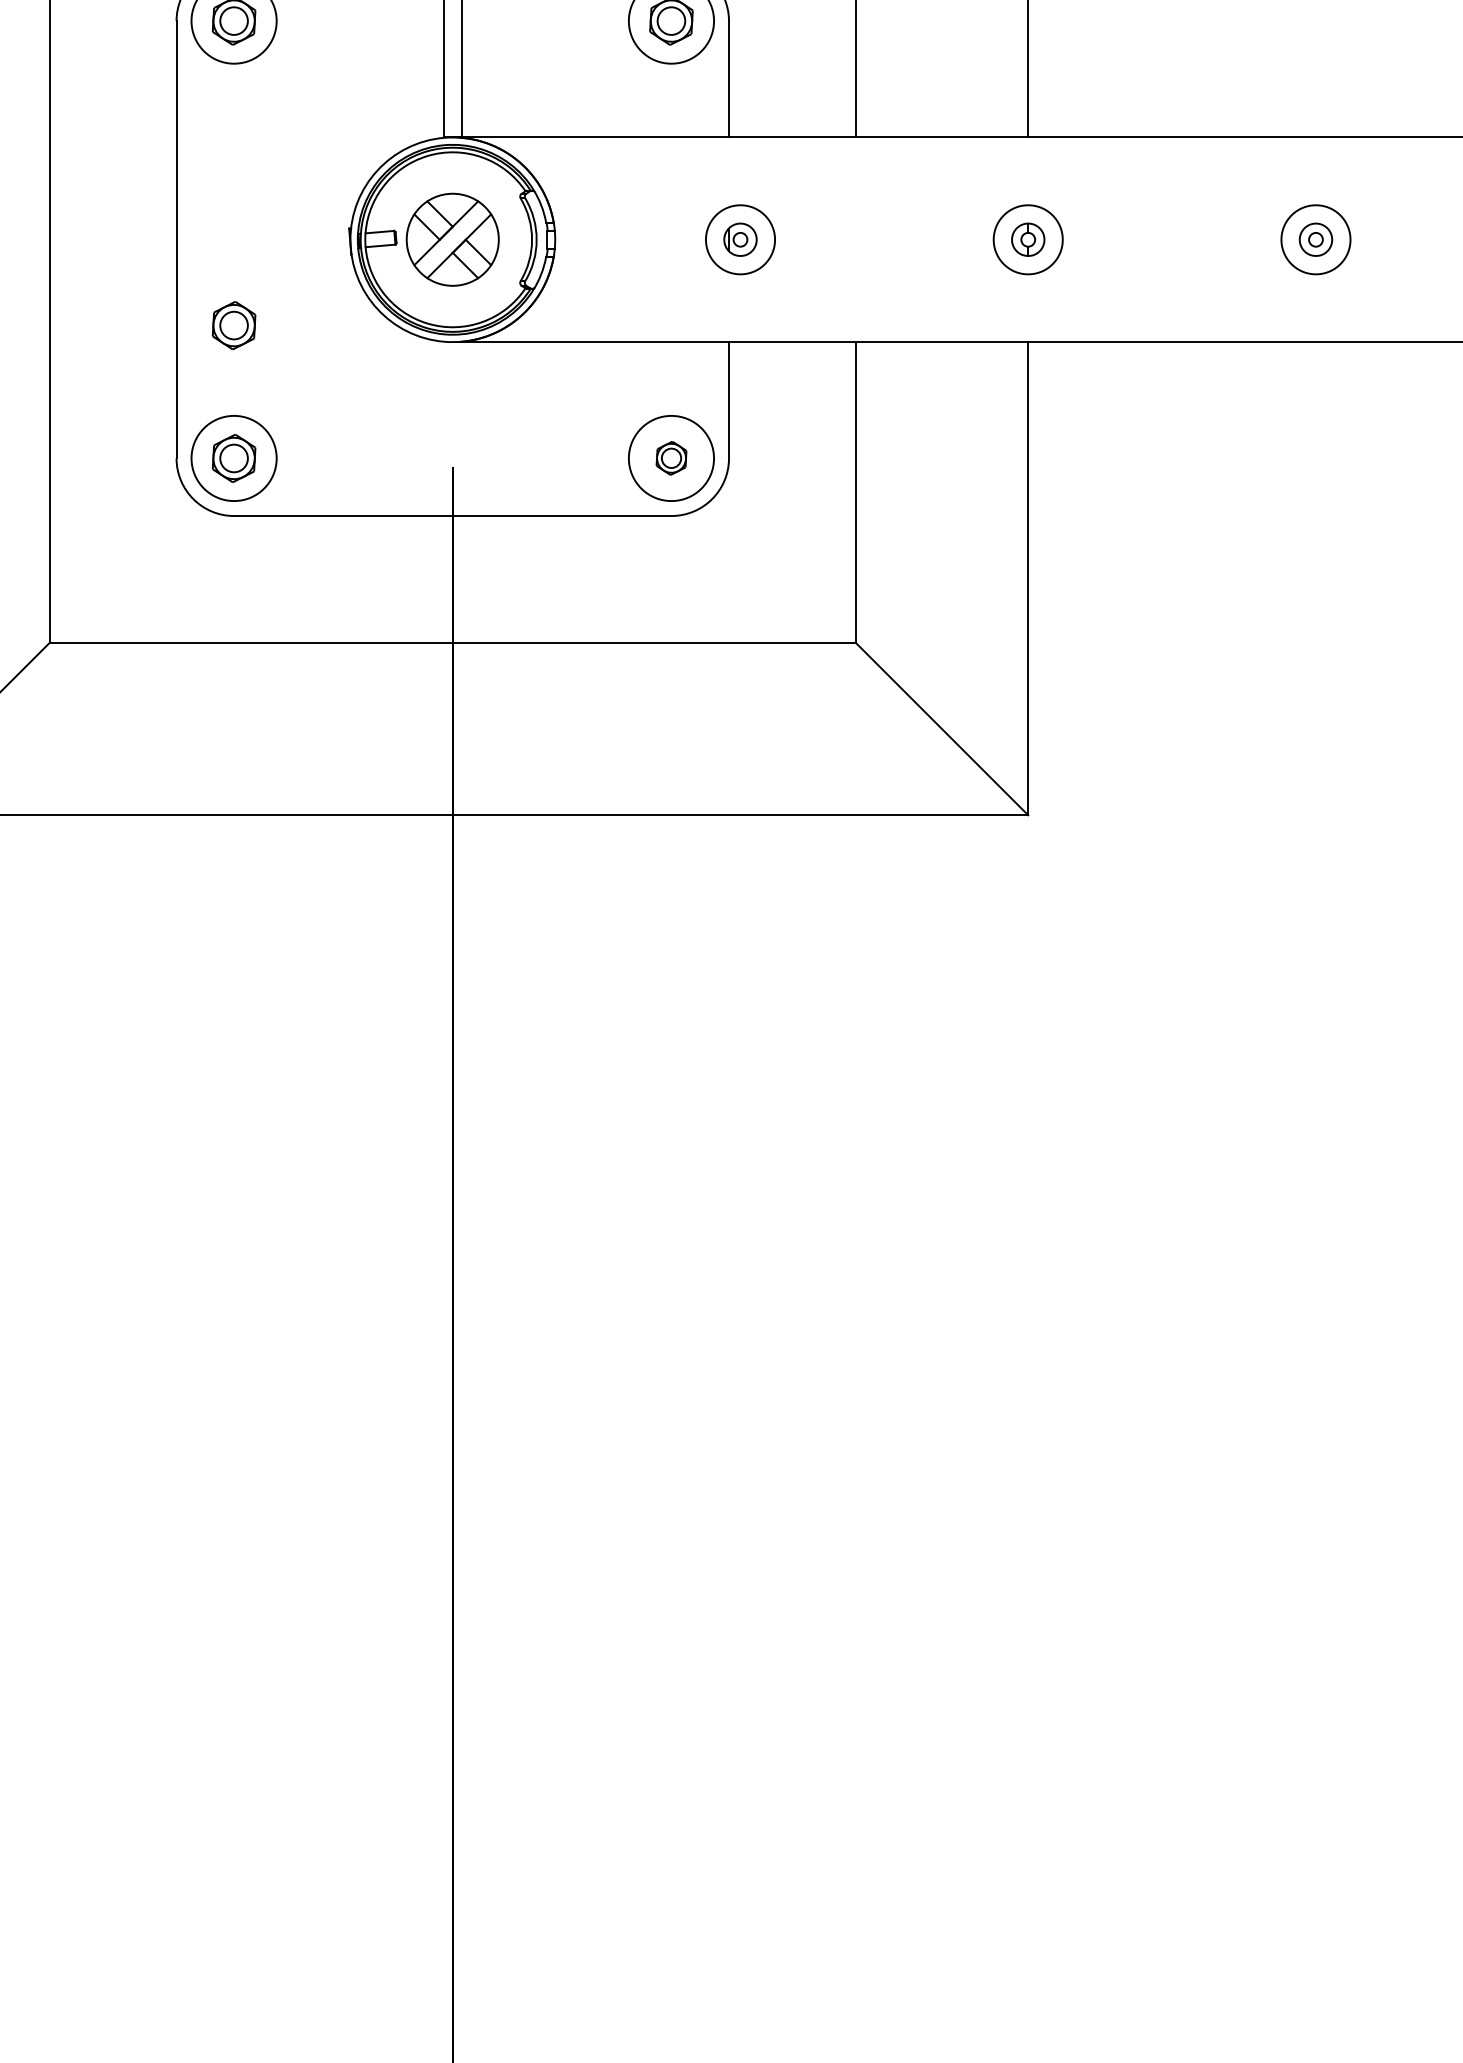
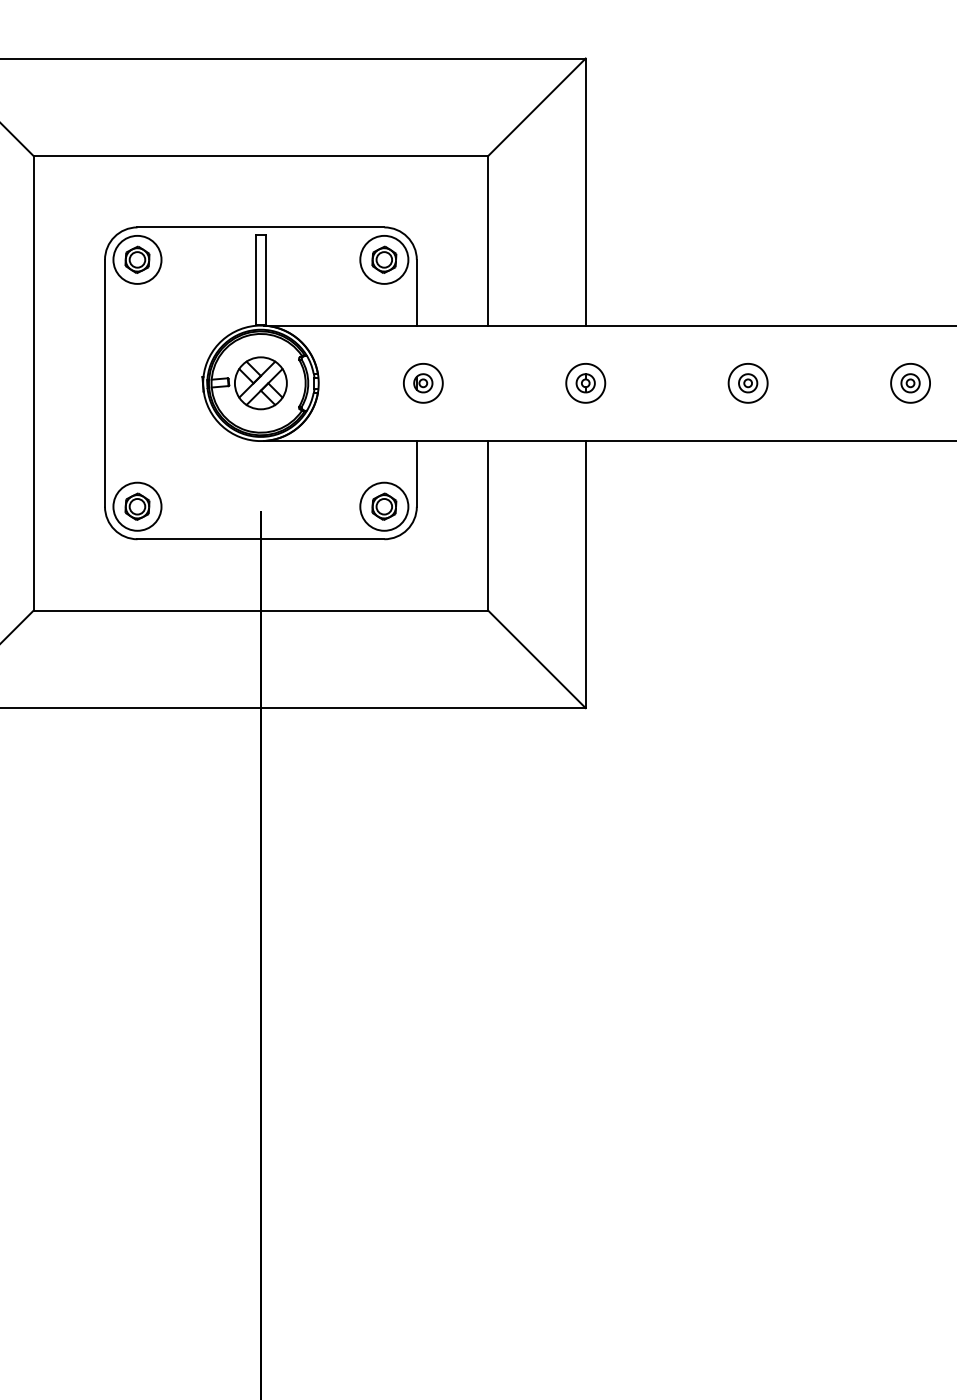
part: (234, 325) -> (137, 431), removed
part: (671, 457) -> (384, 506), size x1.43

